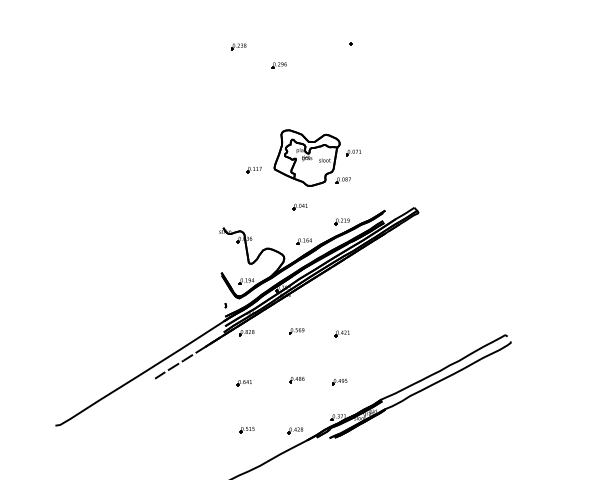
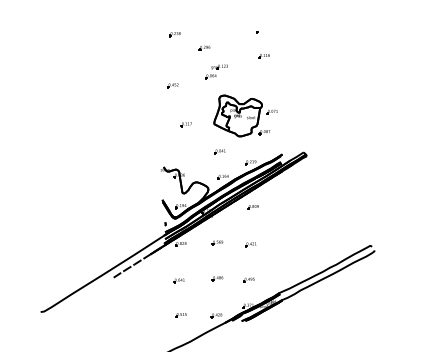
part: (359, 76) -> (263, 56), added
part: (295, 97) -> (216, 71), added
part: (235, 116) -> (172, 85), added
part: (317, 157) -> (245, 115), moved
part: (344, 282) -> (252, 207), added

